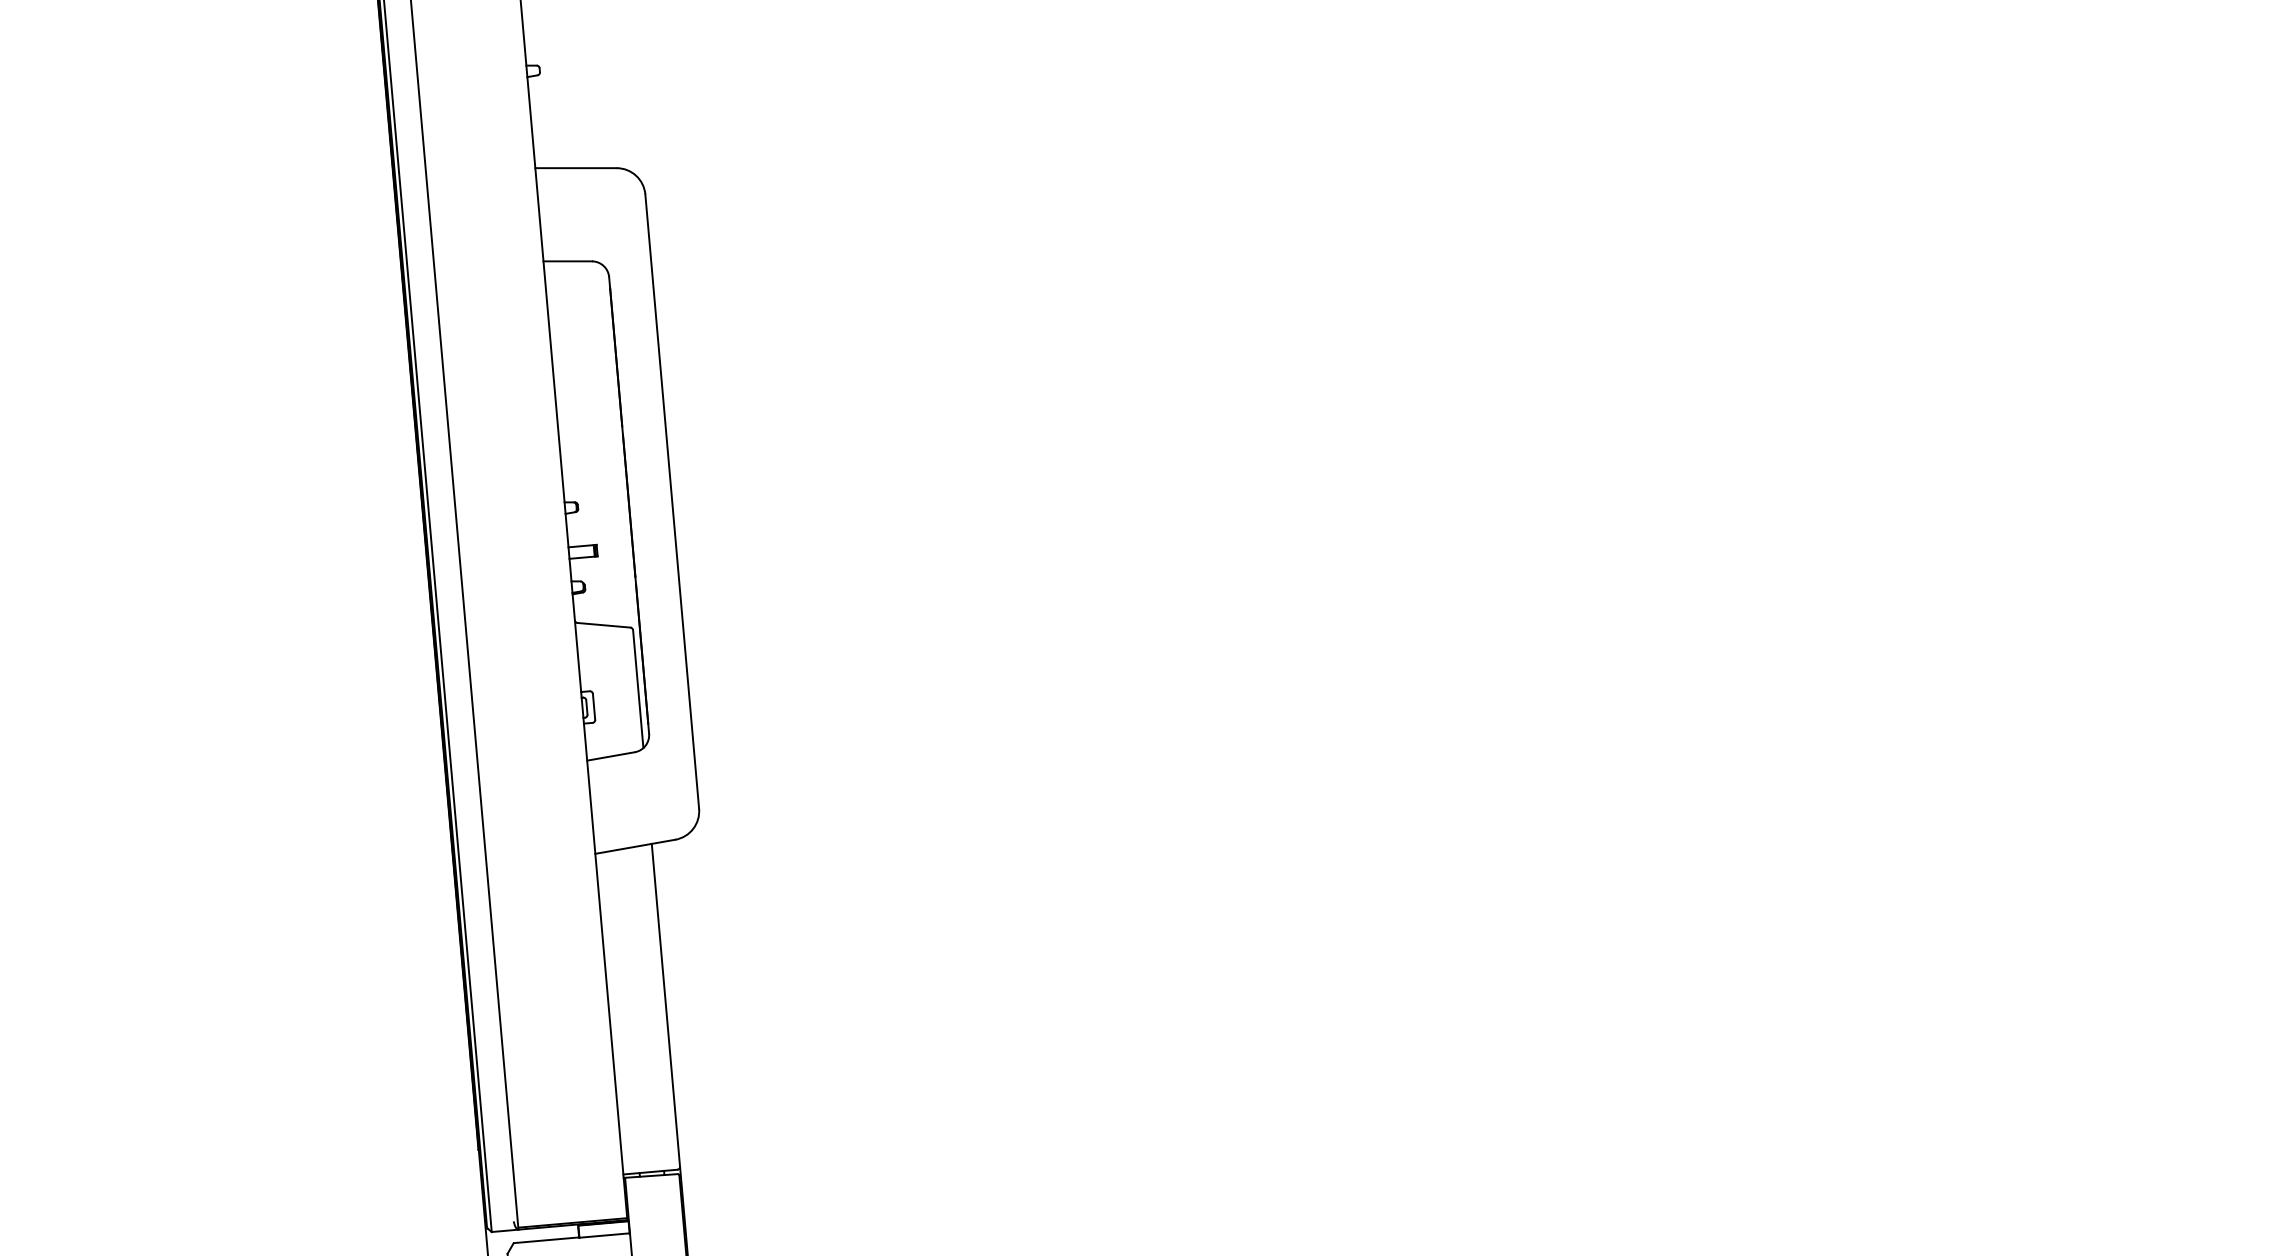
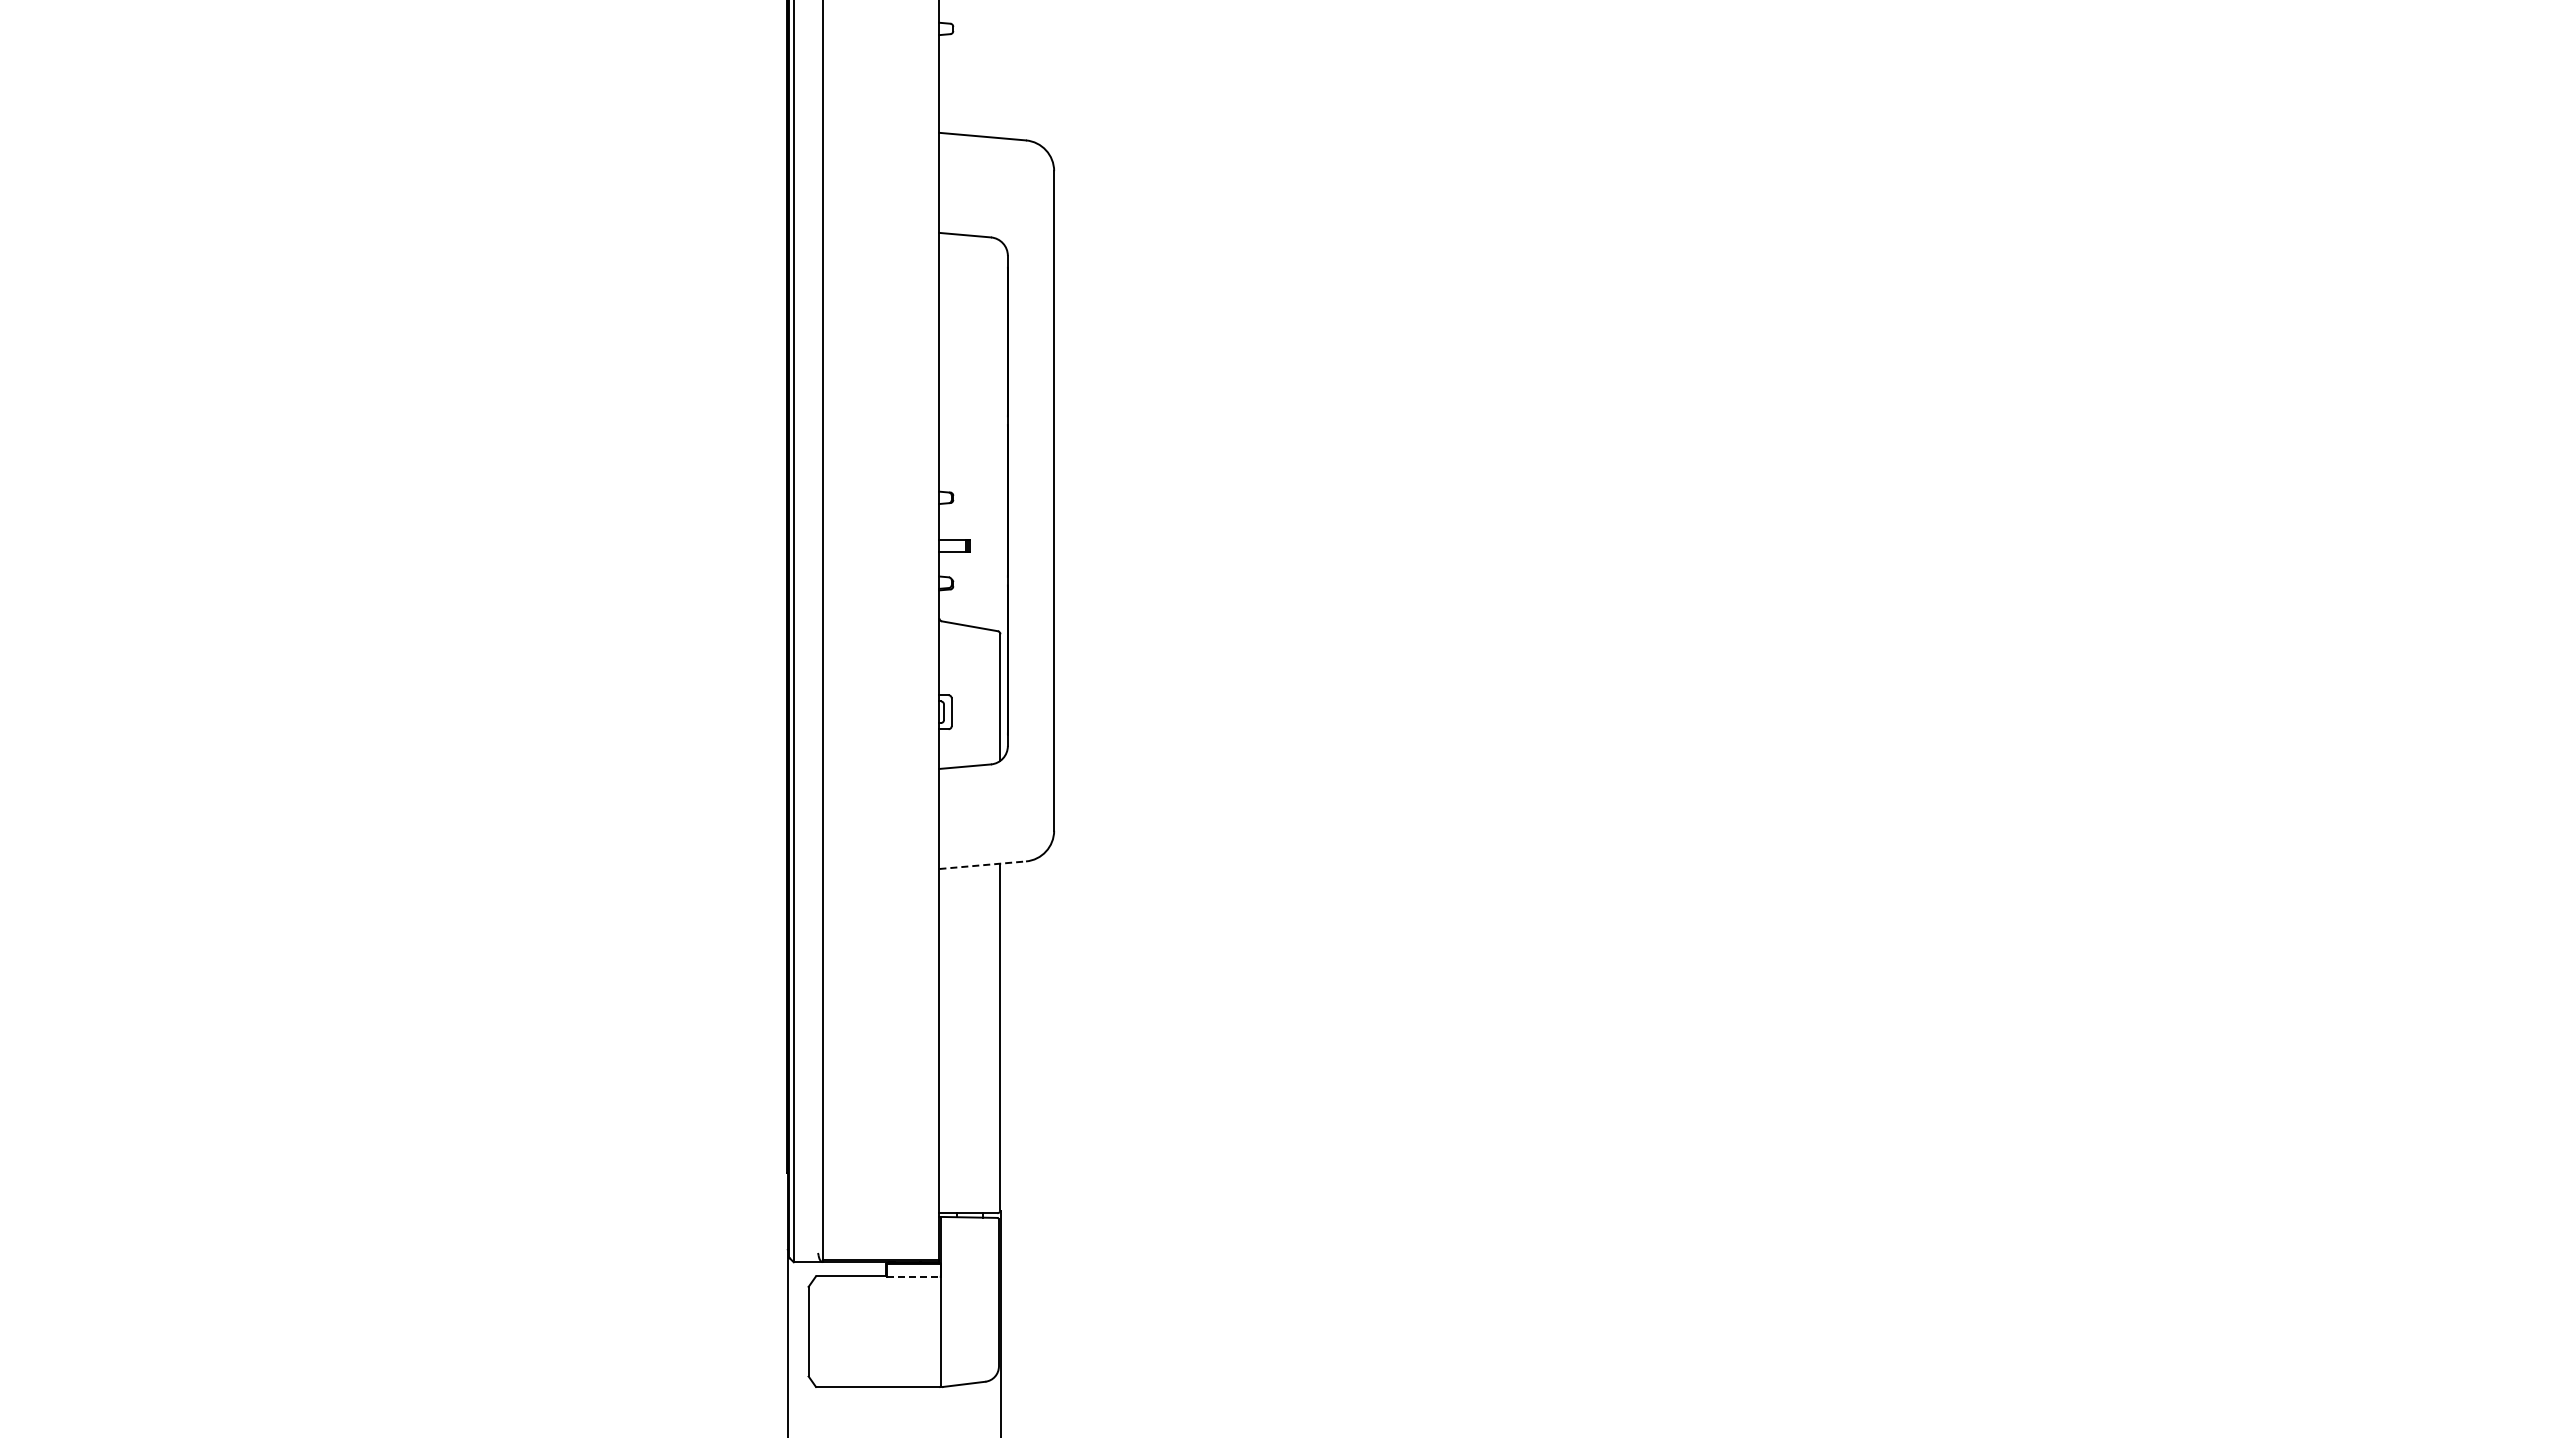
line: (636, 846) -> (983, 865), solid -> dashed
line: (604, 1235) -> (913, 1276), solid -> dashed

